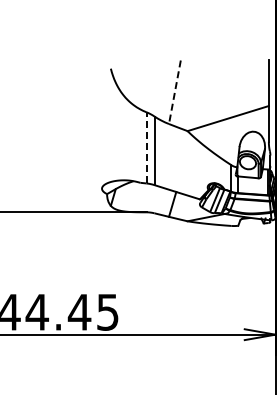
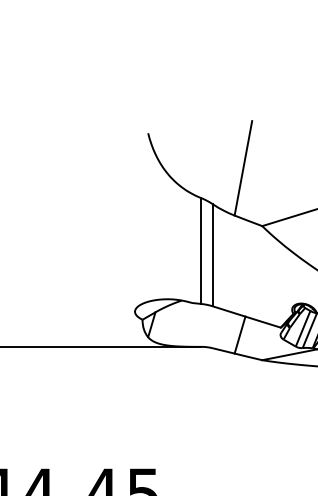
line: (174, 92) -> (242, 168), dashed -> solid
line: (146, 147) -> (201, 250), dashed -> solid

